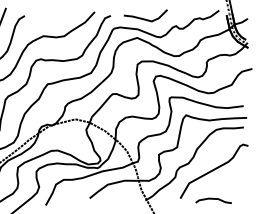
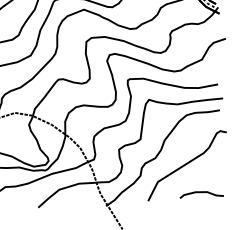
curve: (213, 199) -> (201, 192), moved

